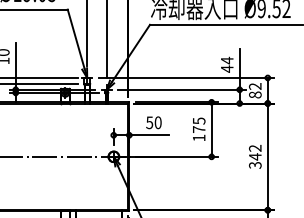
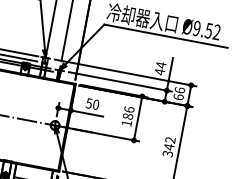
text: (255, 90) -> (179, 93), 82 -> 66
text: (198, 125) -> (128, 113), 175 -> 186

